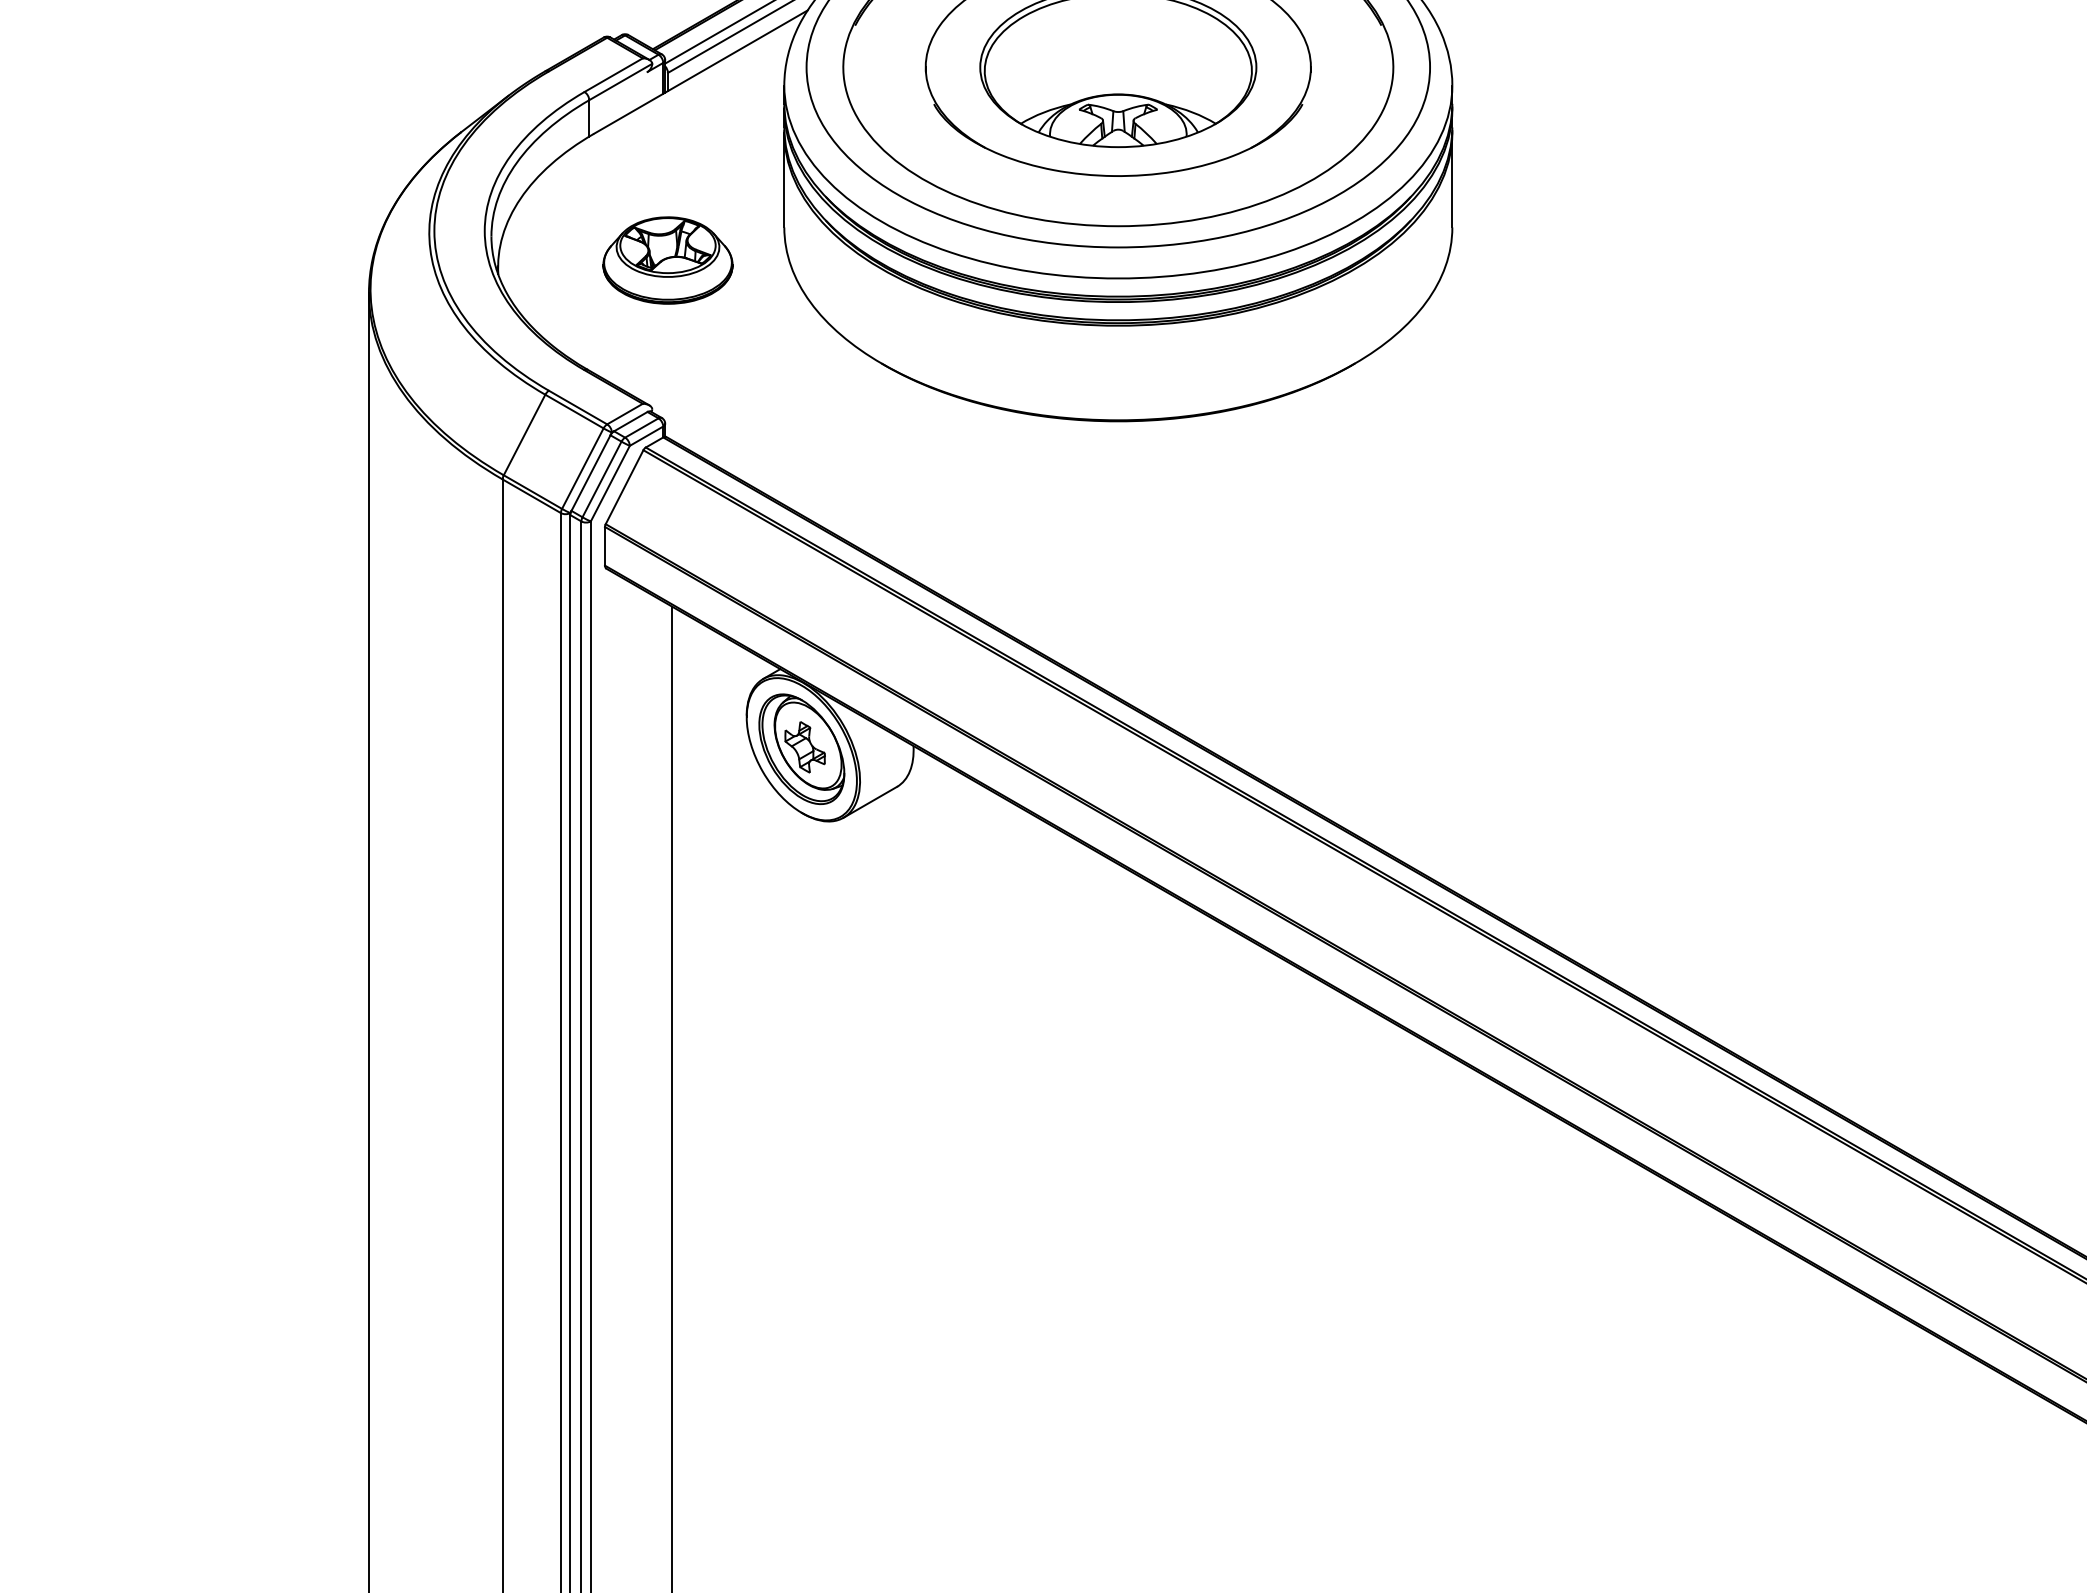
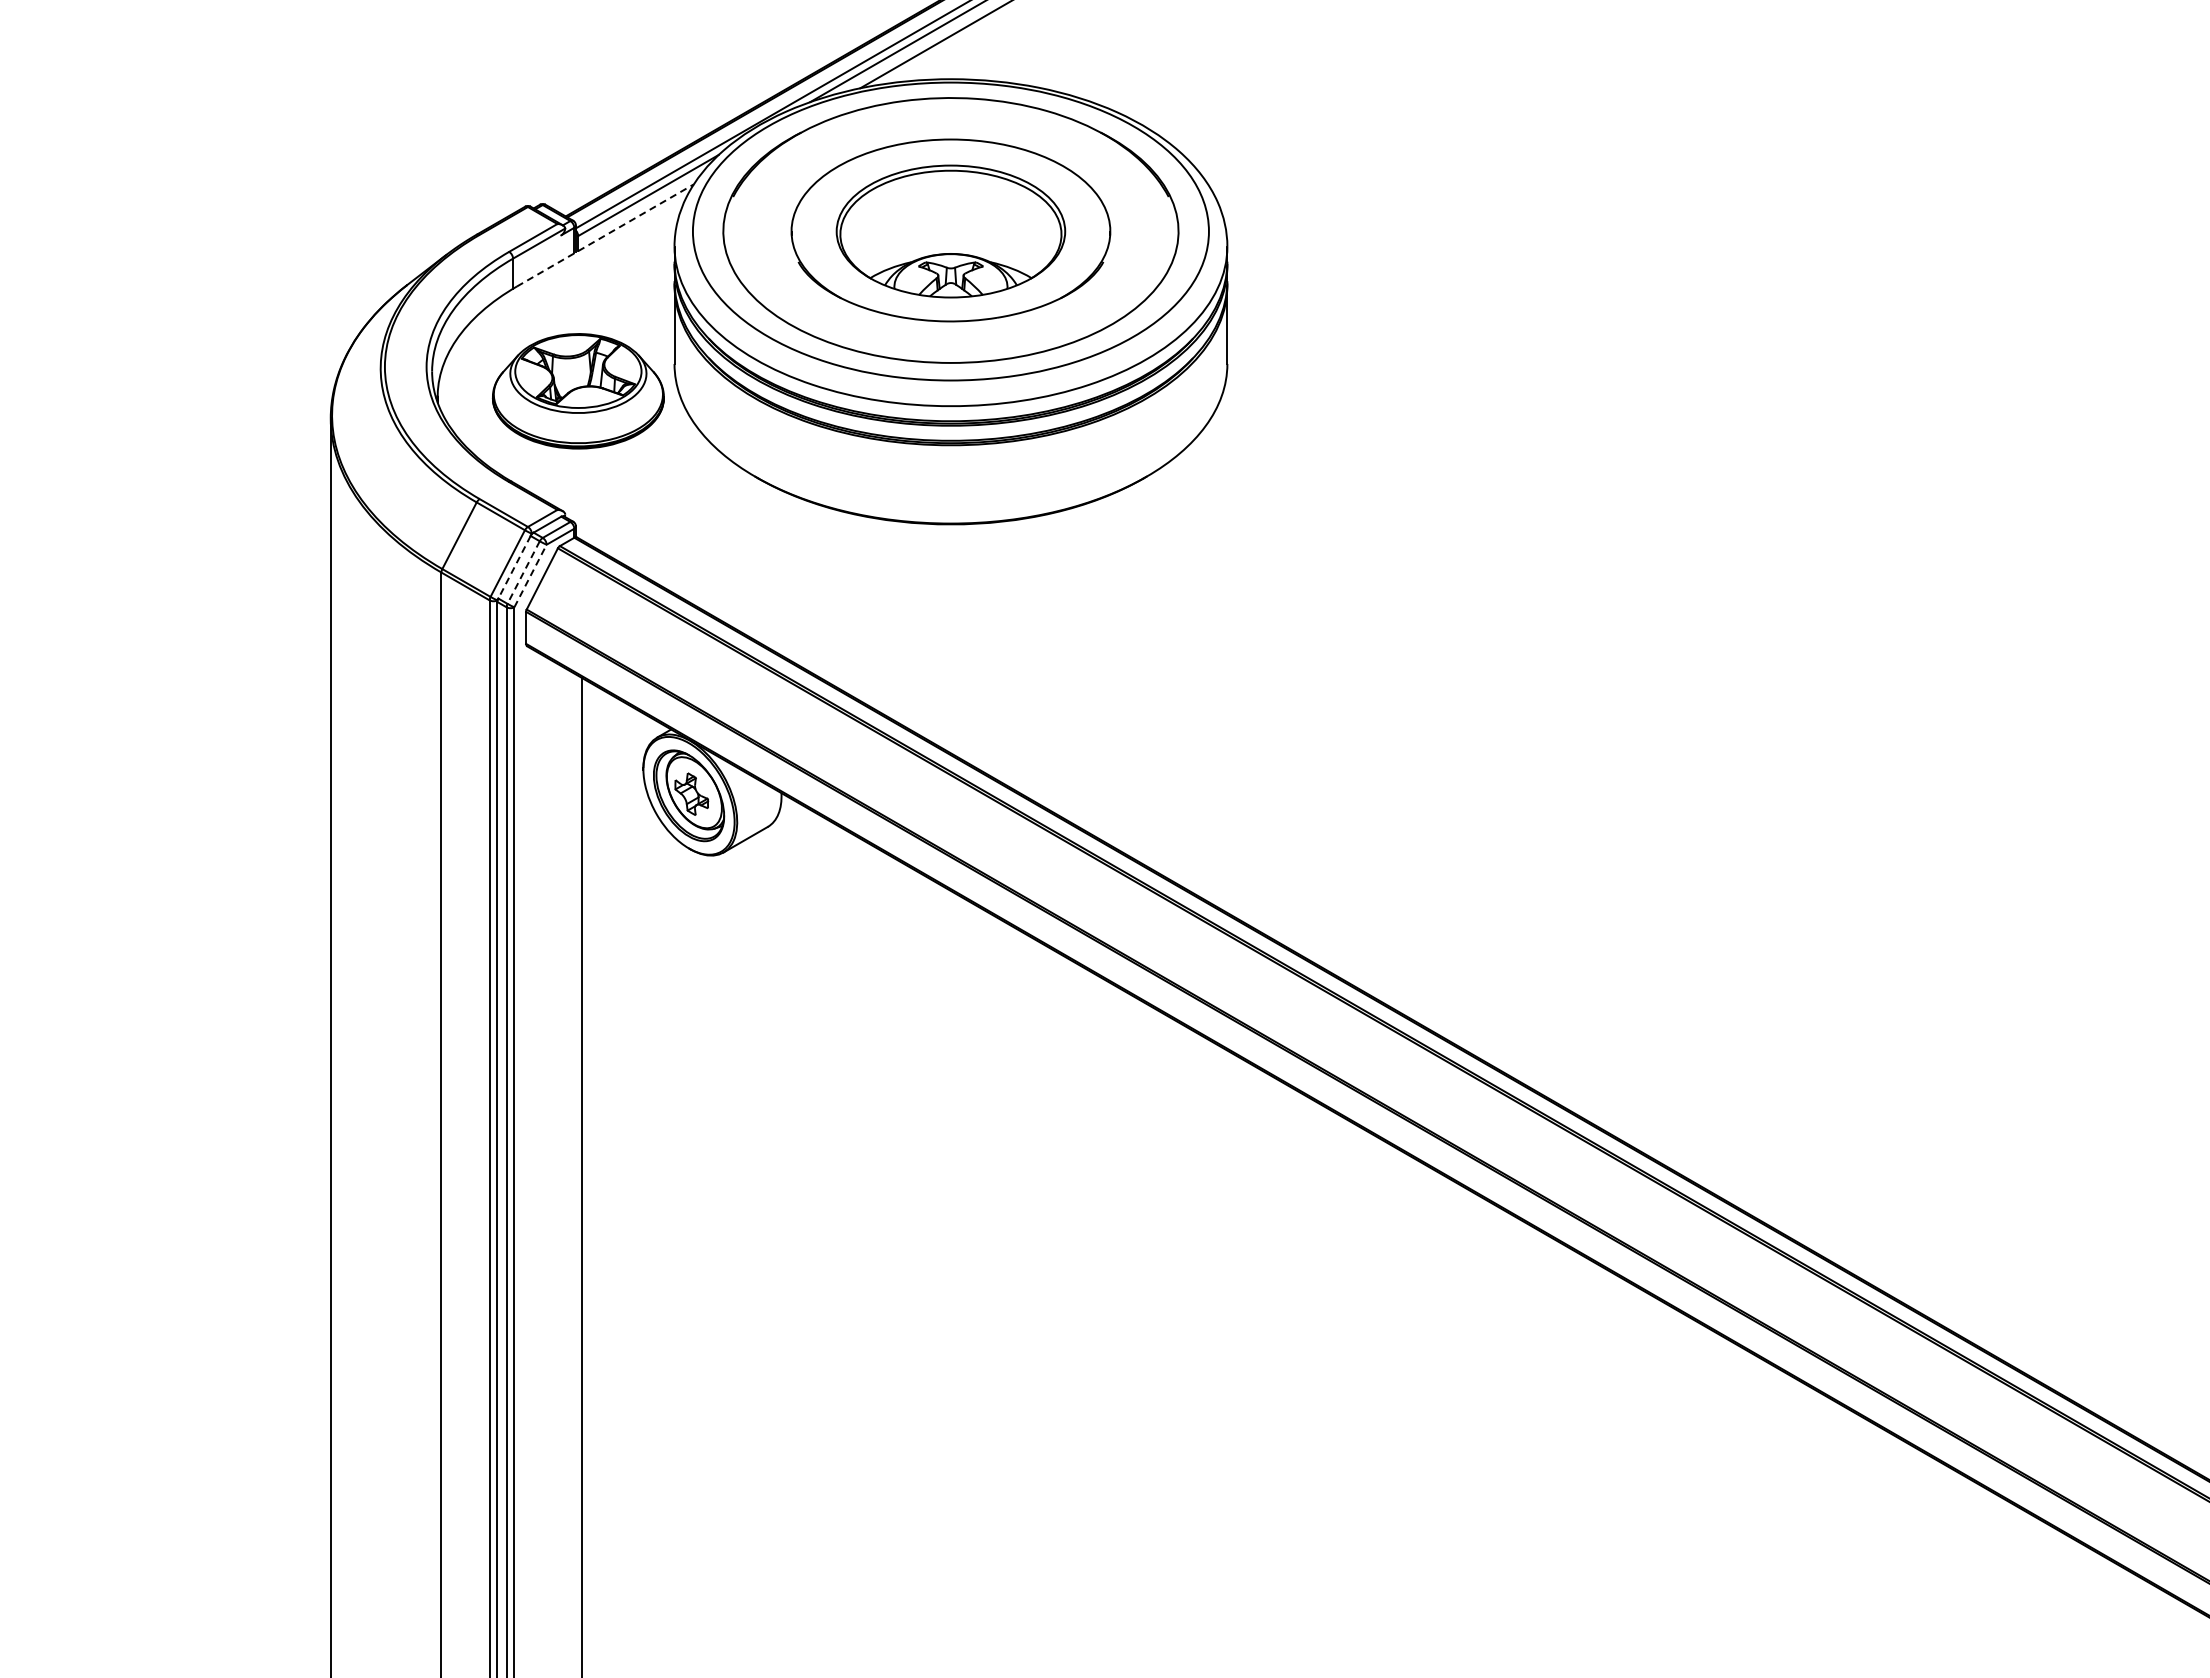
line: (700, 72) -> (605, 235), solid -> dashed
part: (667, 260) -> (577, 391), size x1.6
line: (590, 473) -> (514, 567), solid -> dashed
line: (601, 479) -> (523, 572), solid -> dashed
line: (610, 483) -> (530, 575), solid -> dashed

